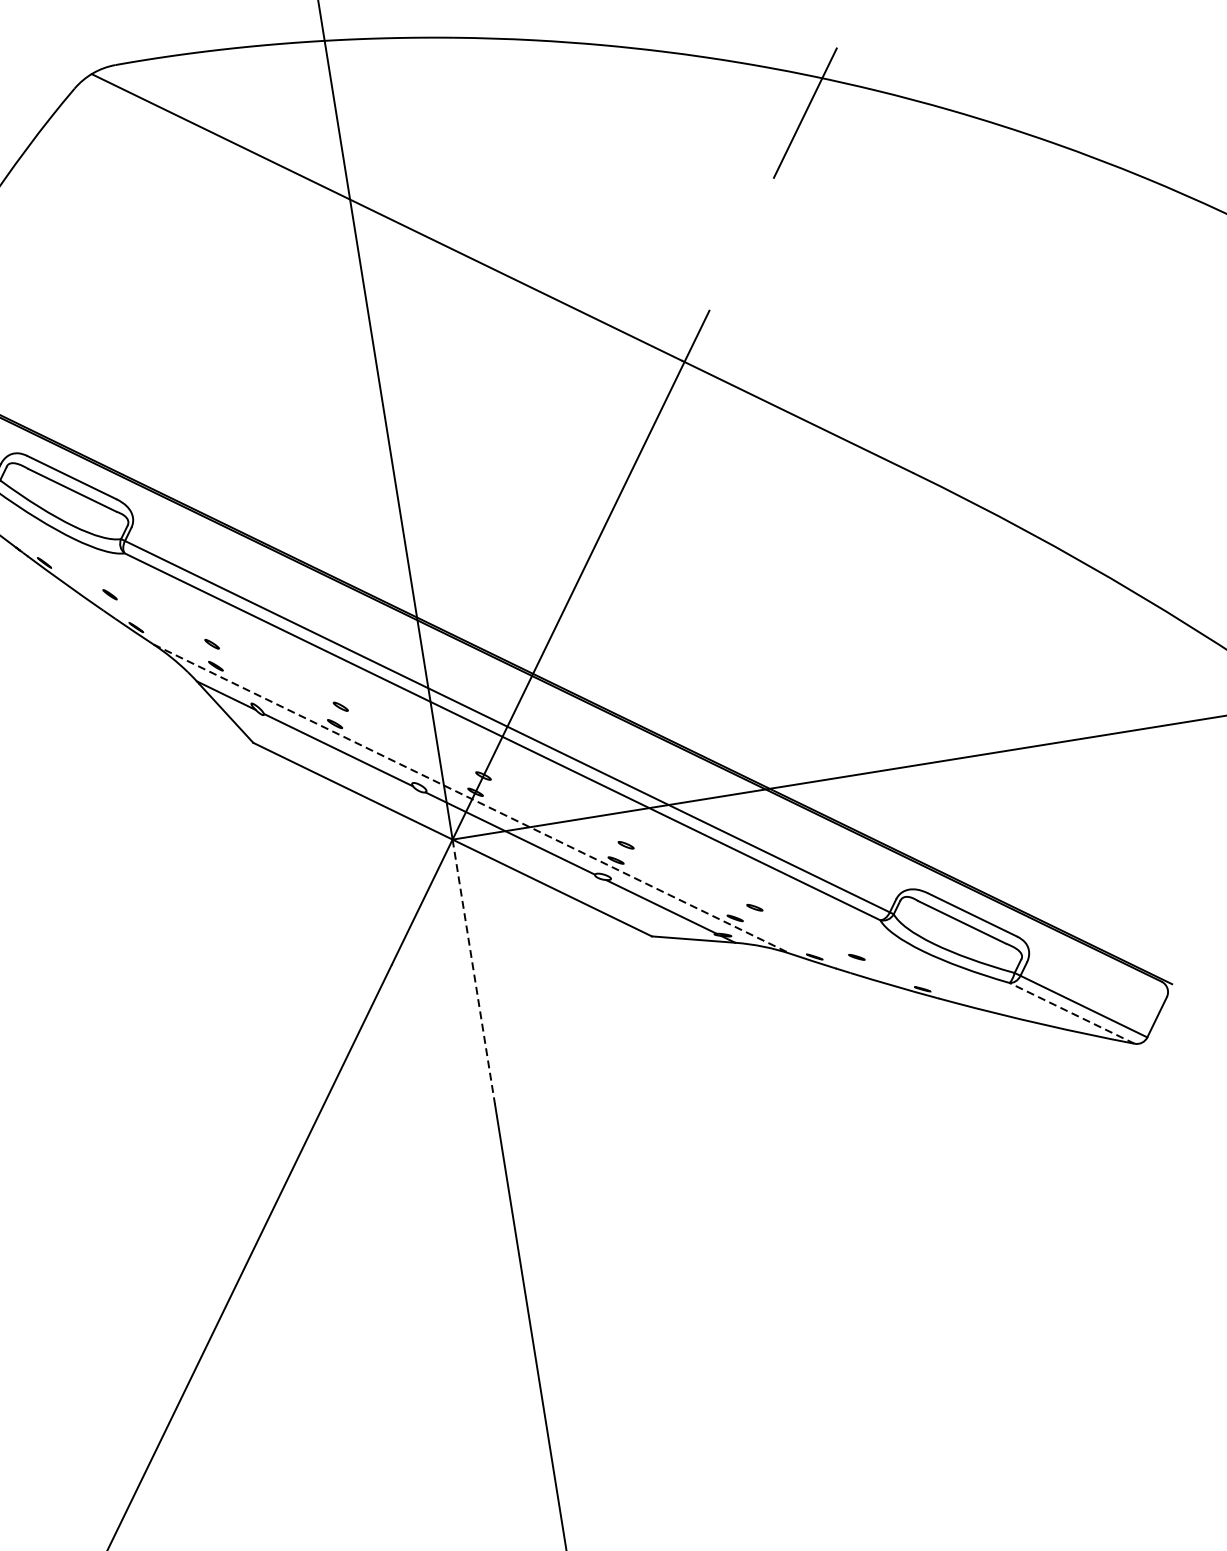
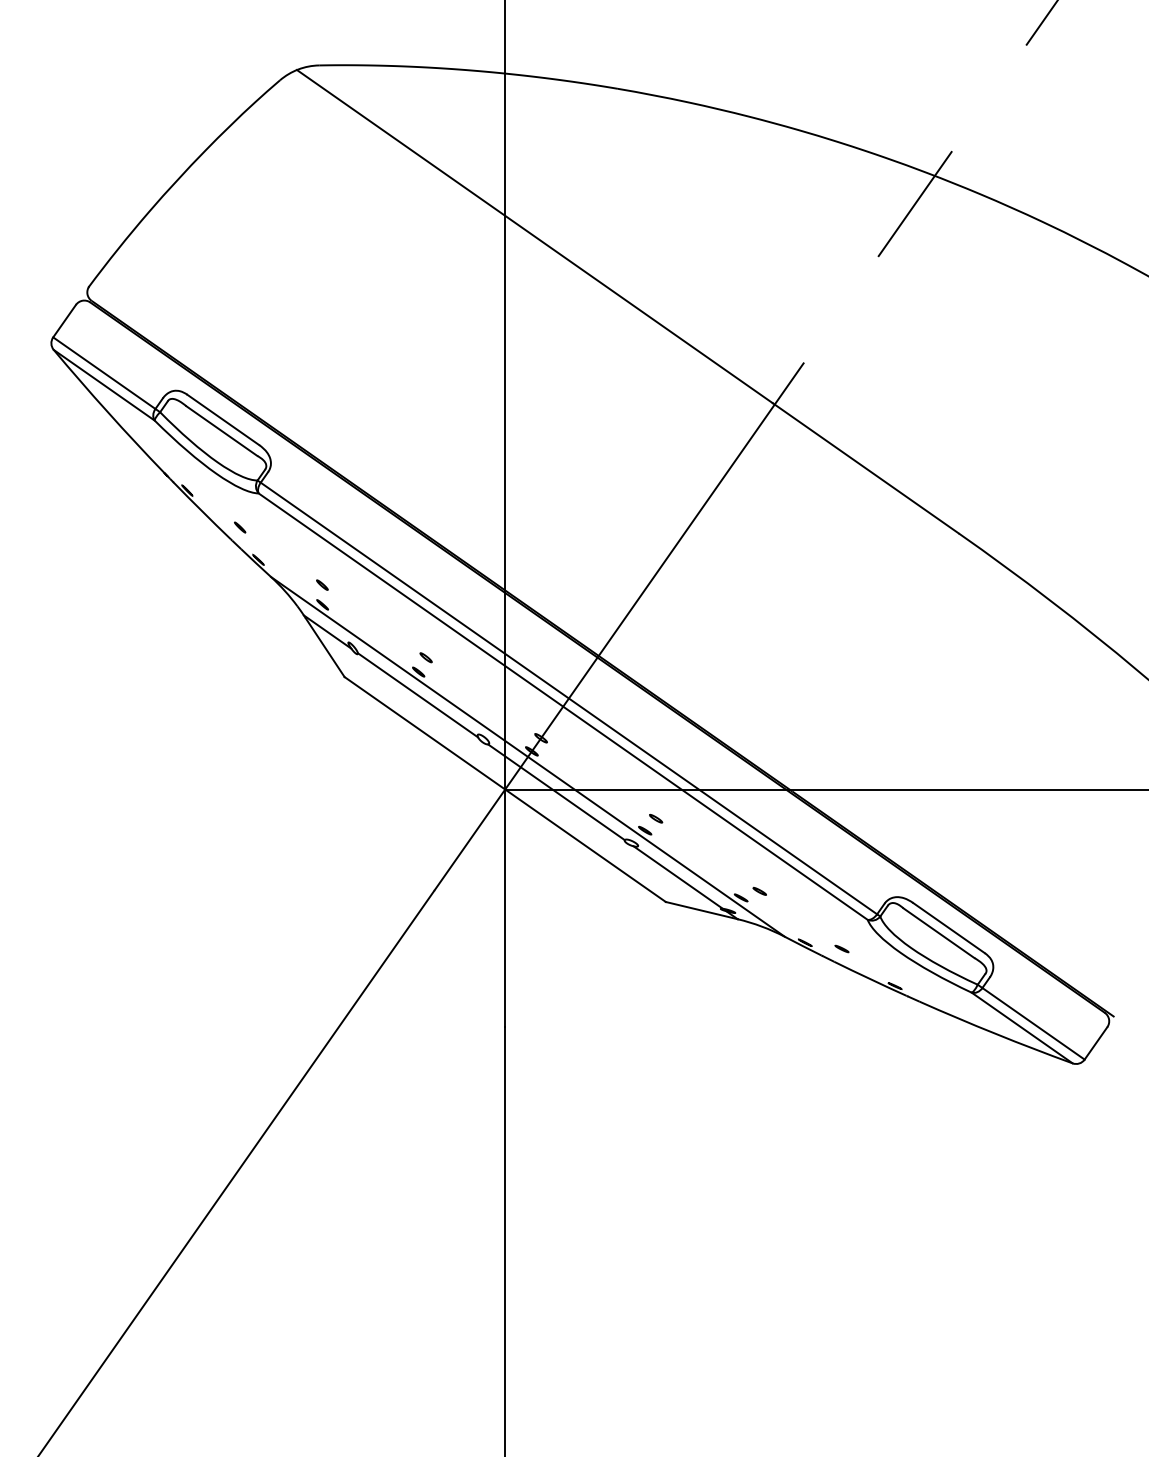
line: (472, 798) -> (528, 756), dashed -> solid
line: (474, 972) -> (505, 908), dashed -> solid
line: (1072, 1013) -> (1022, 1028), dashed -> solid

